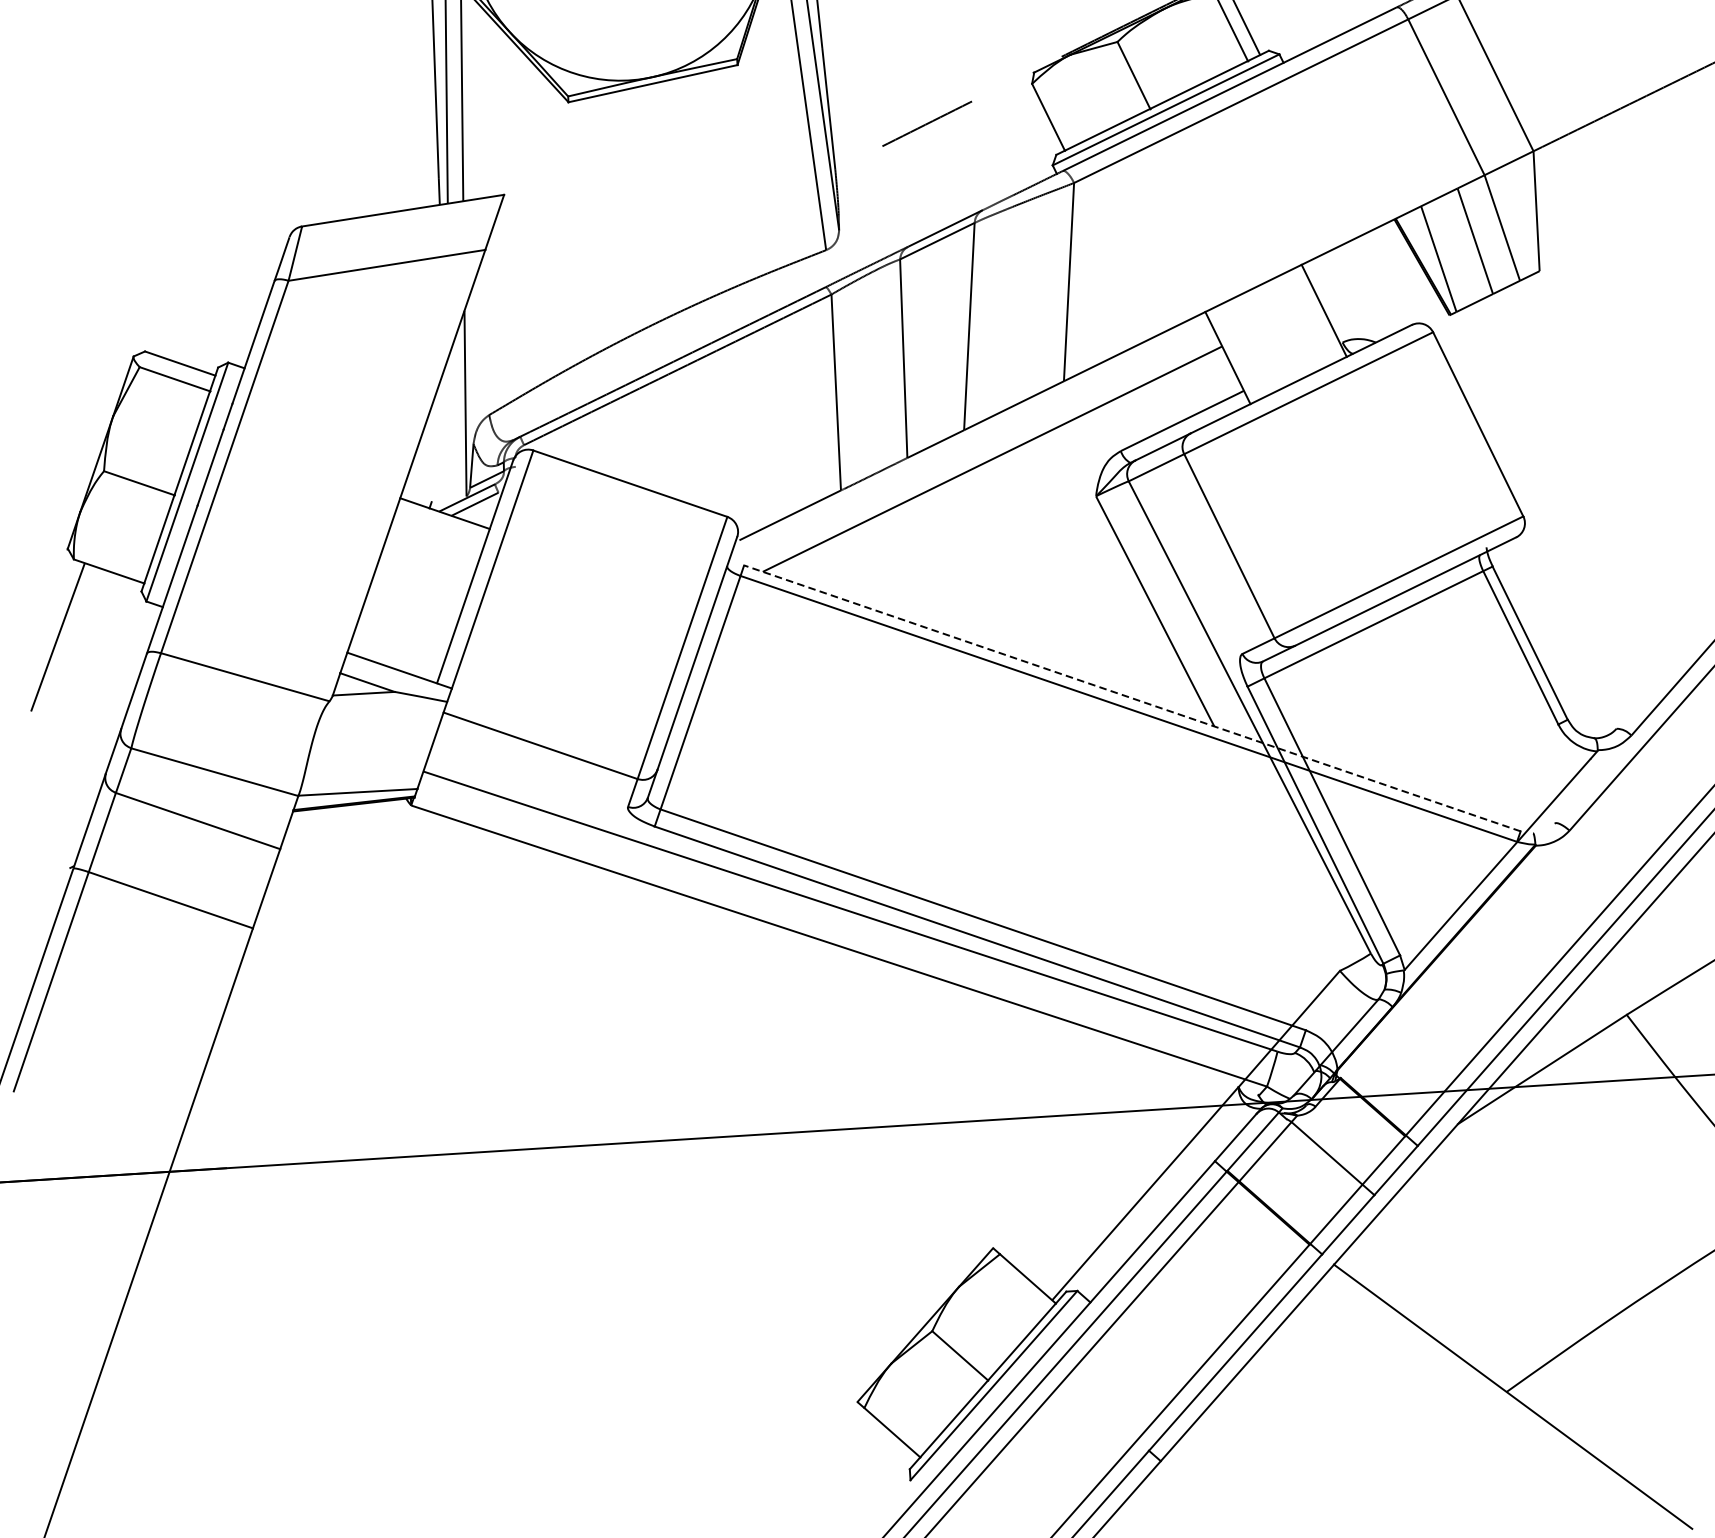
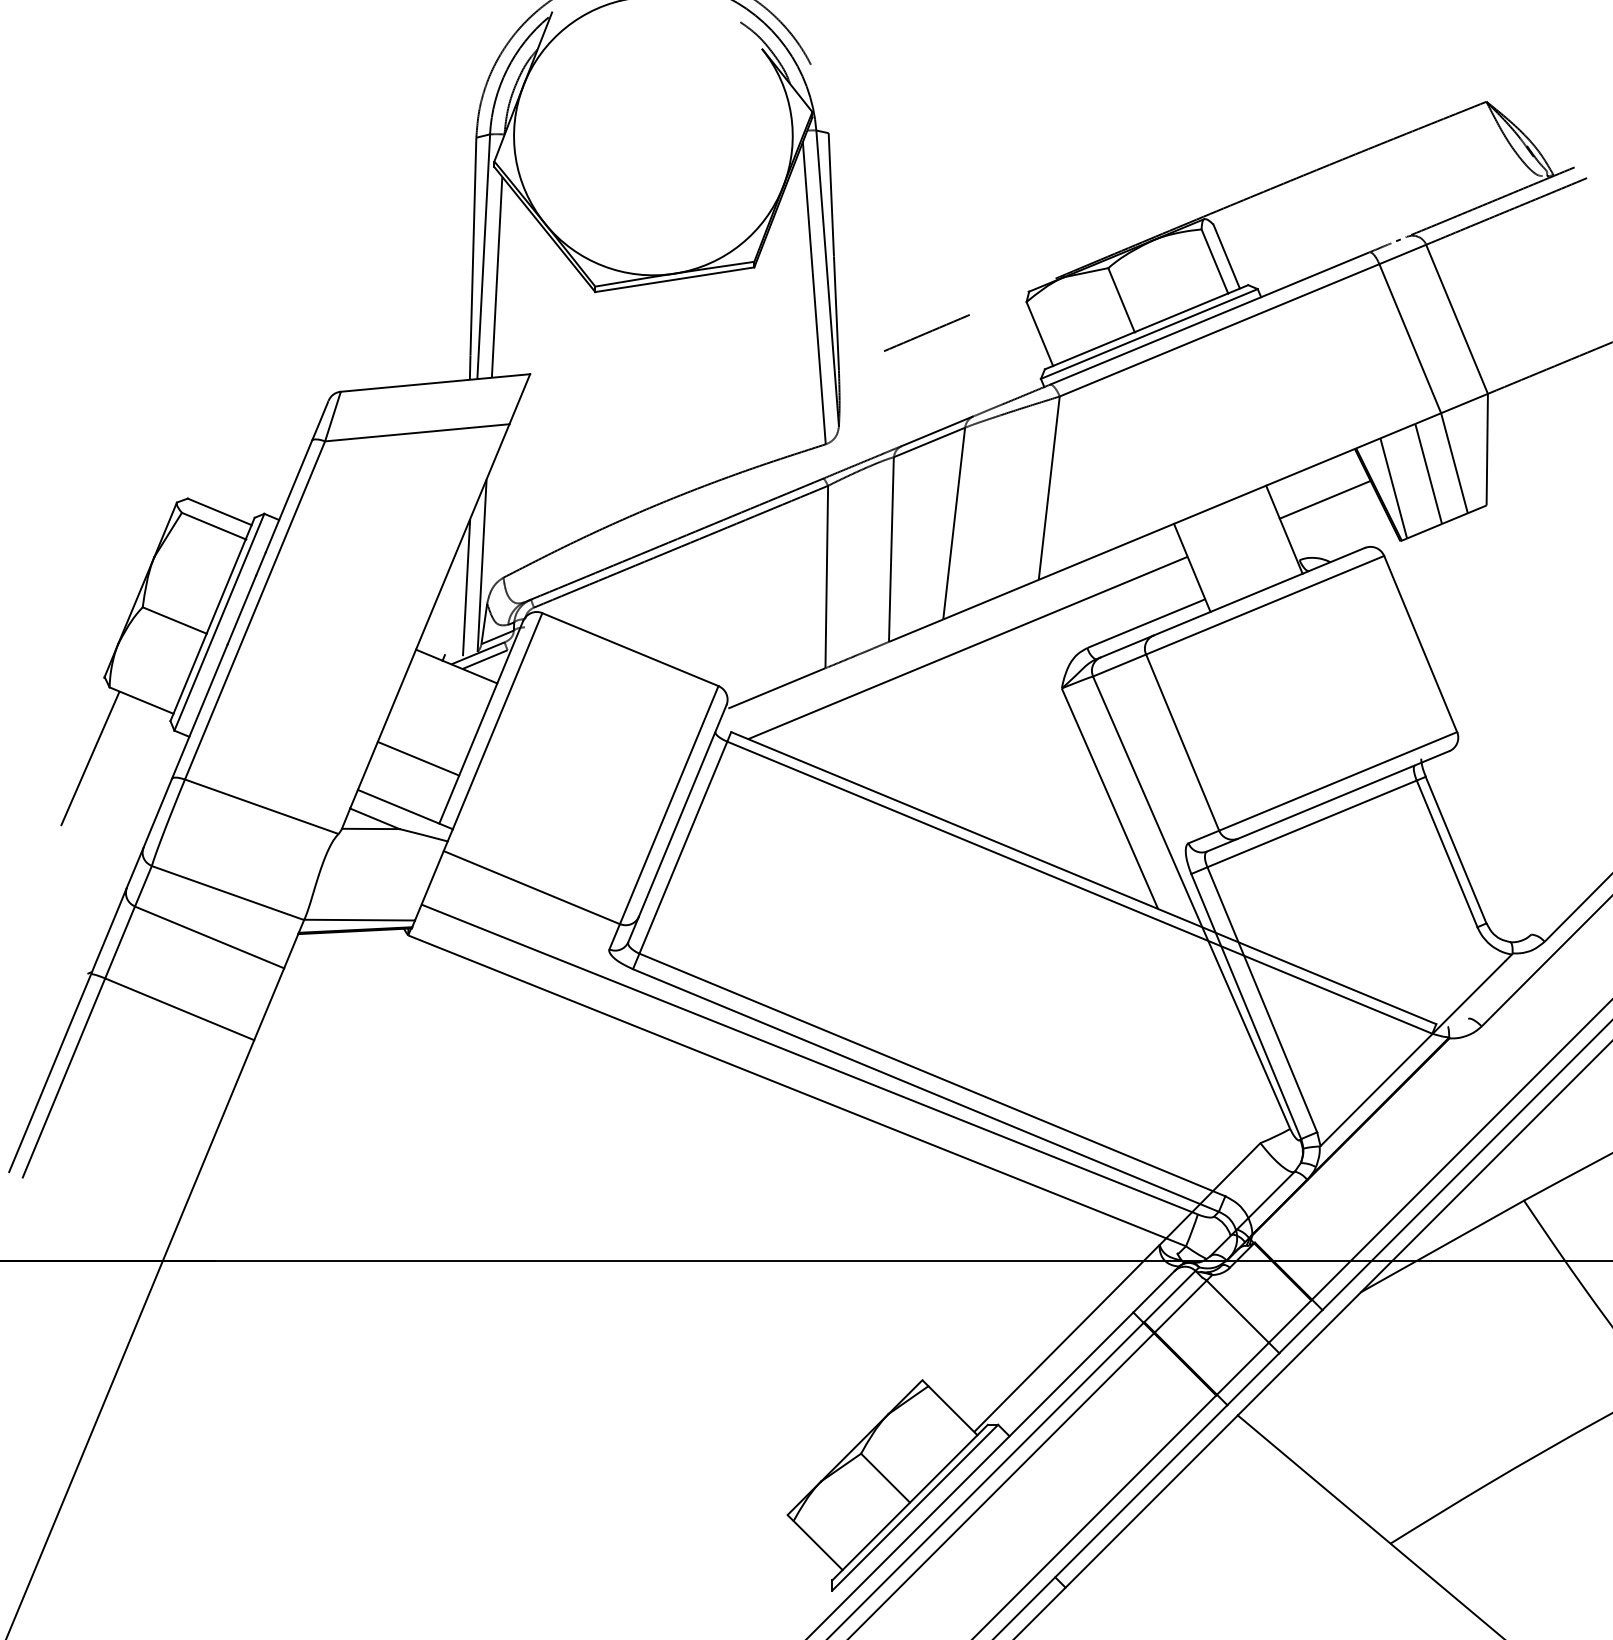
line: (1365, 275) -> (1324, 499), added
line: (450, 428) -> (466, 587), added
line: (410, 614) -> (418, 758), added
line: (1132, 698) -> (1083, 878), dashed -> solid

